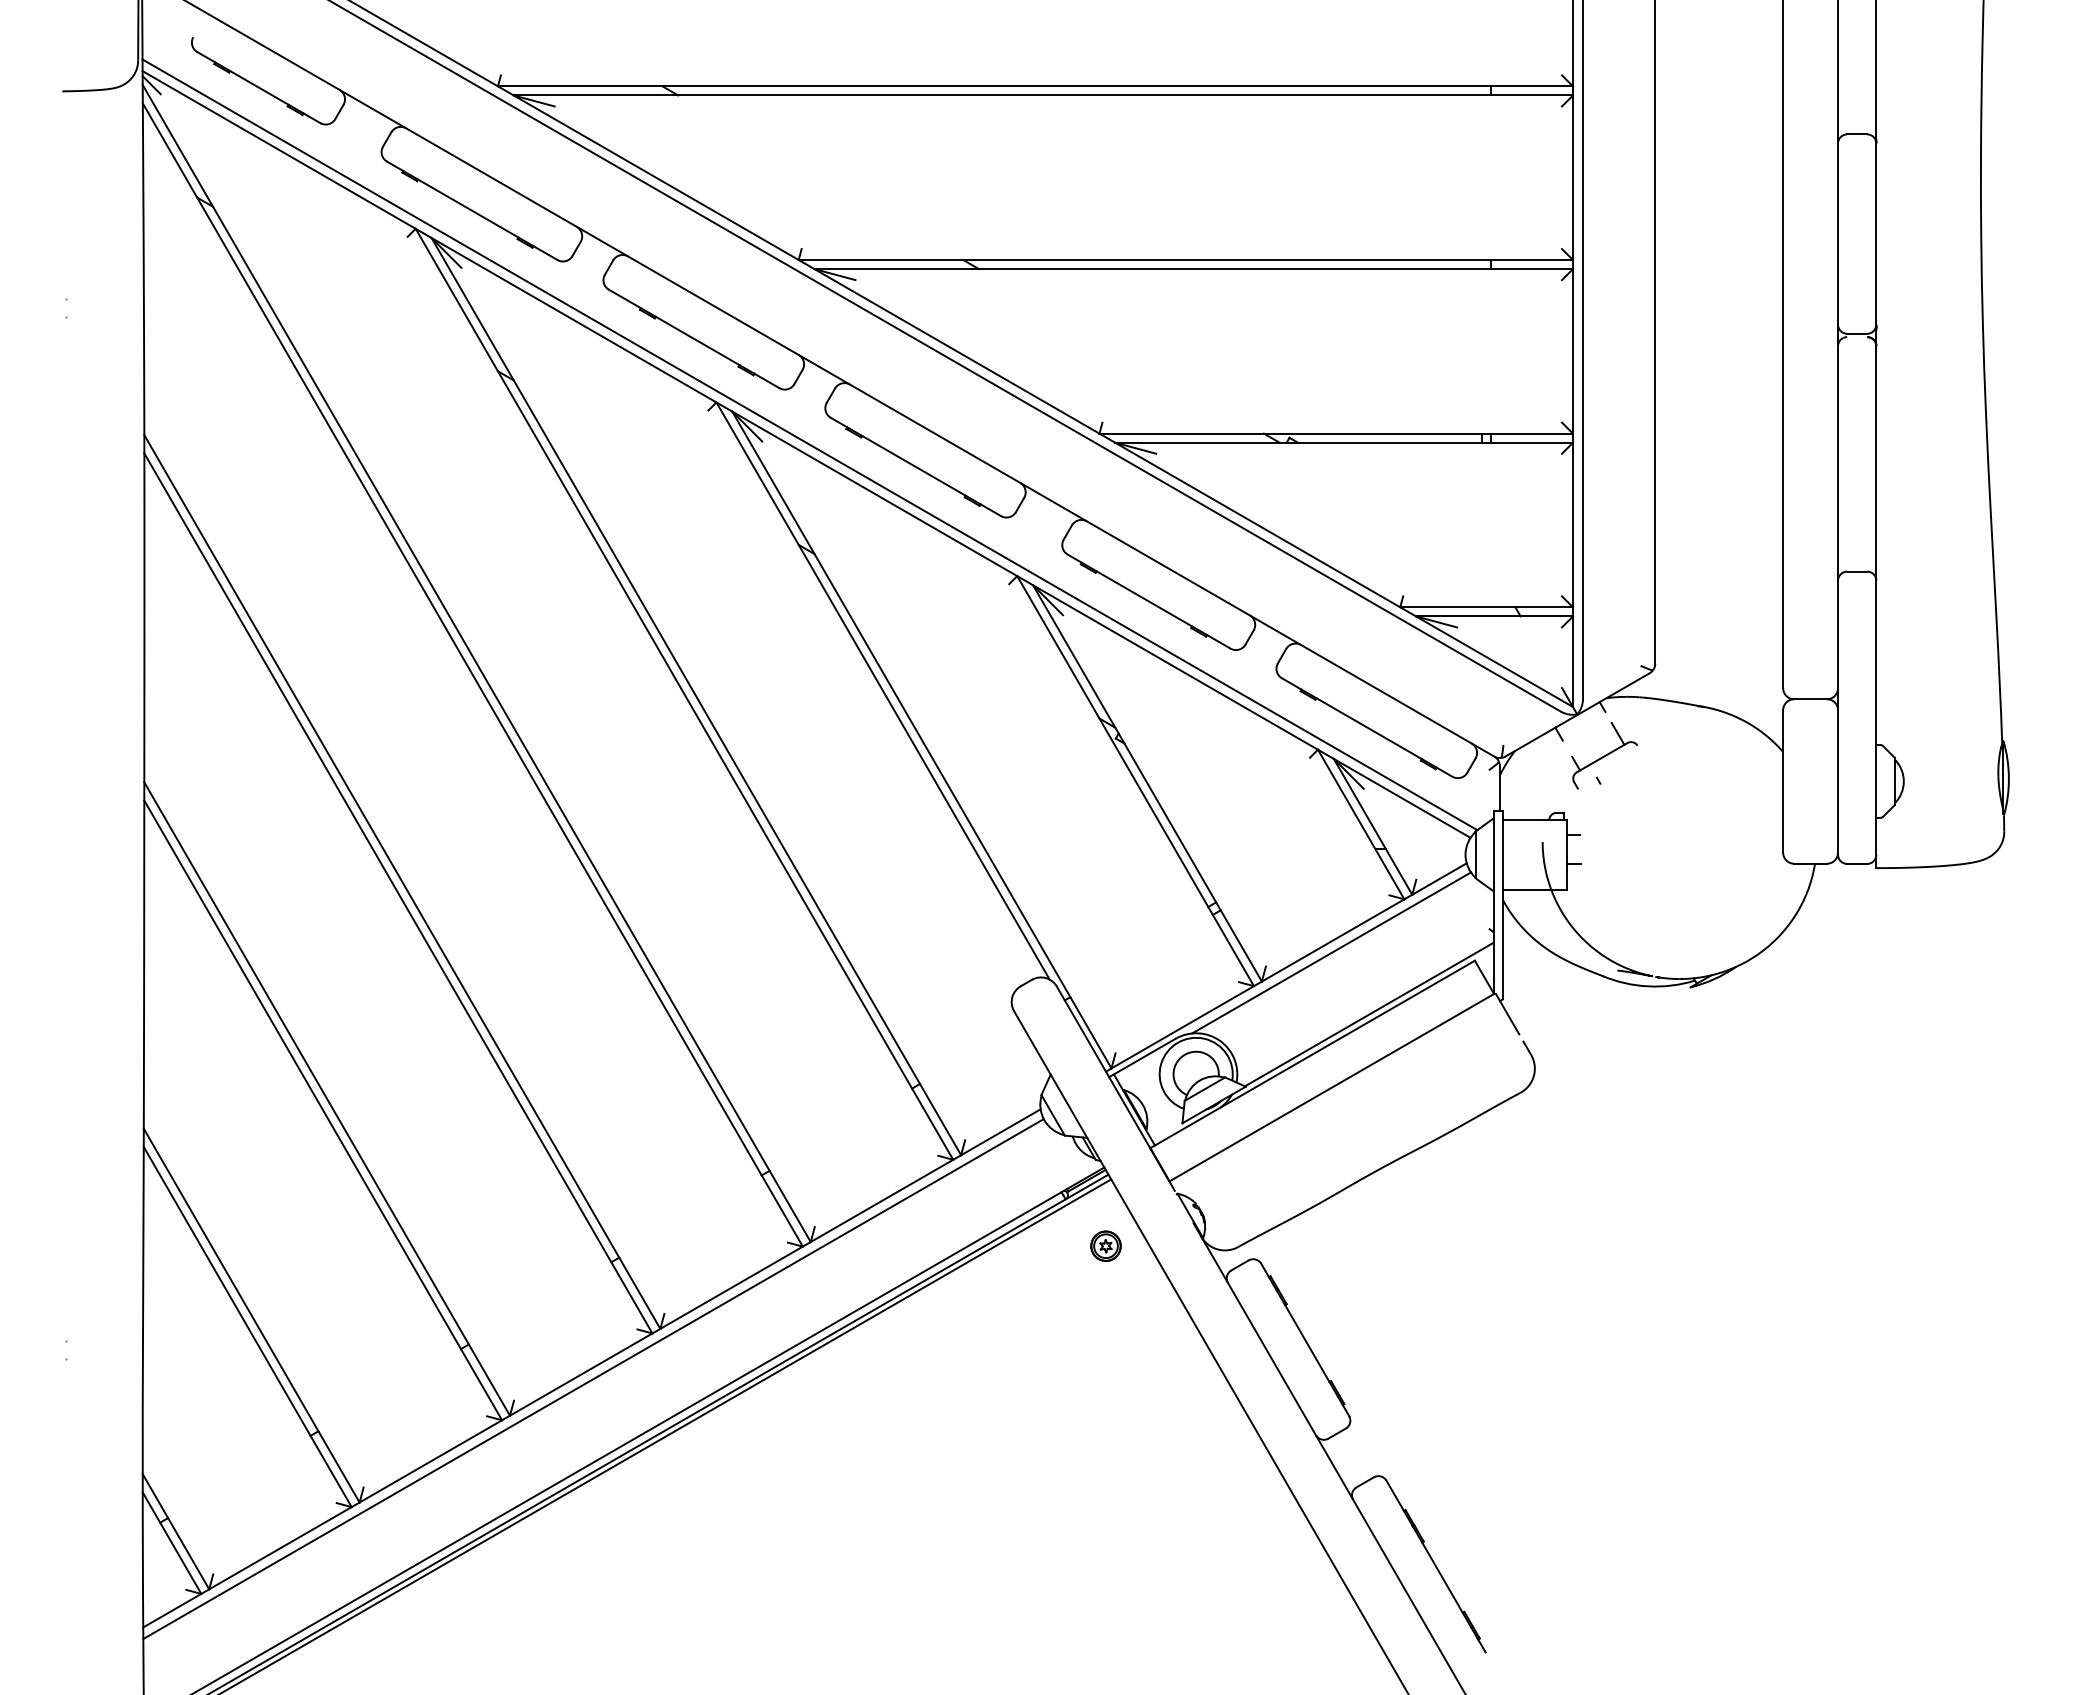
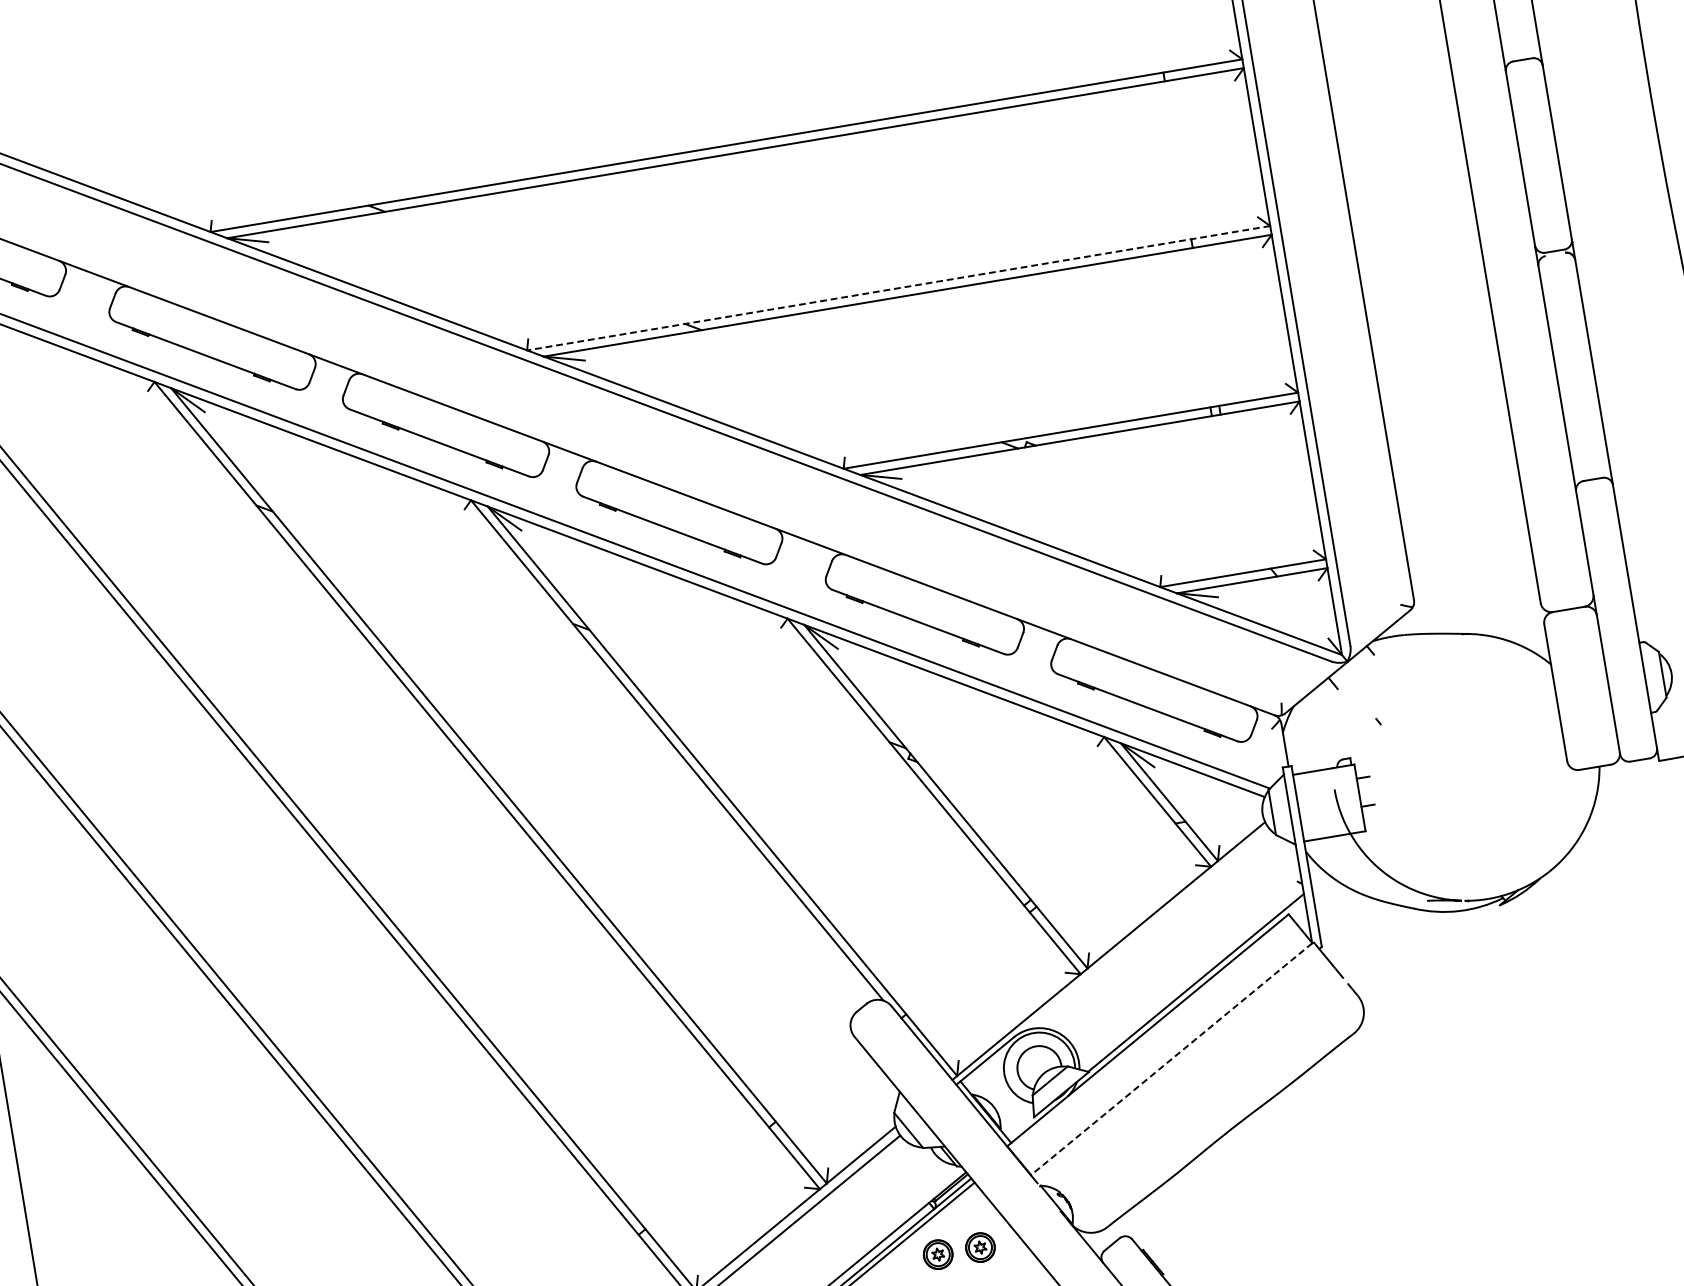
line: (1185, 260) -> (898, 288), solid -> dashed
part: (1604, 755) -> (1380, 696), removed
line: (1331, 952) -> (1149, 929), removed
line: (1331, 1087) -> (1171, 1059), solid -> dashed
part: (1061, 1245) -> (937, 1254), added

